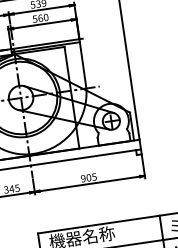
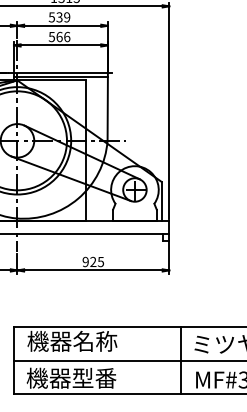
text: (46, 17) -> (67, 36), 560 -> 566
text: (89, 178) -> (93, 262), 905 -> 925

